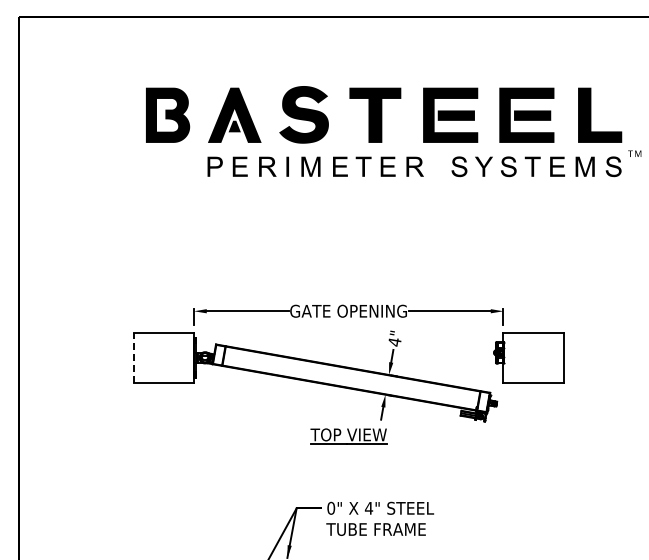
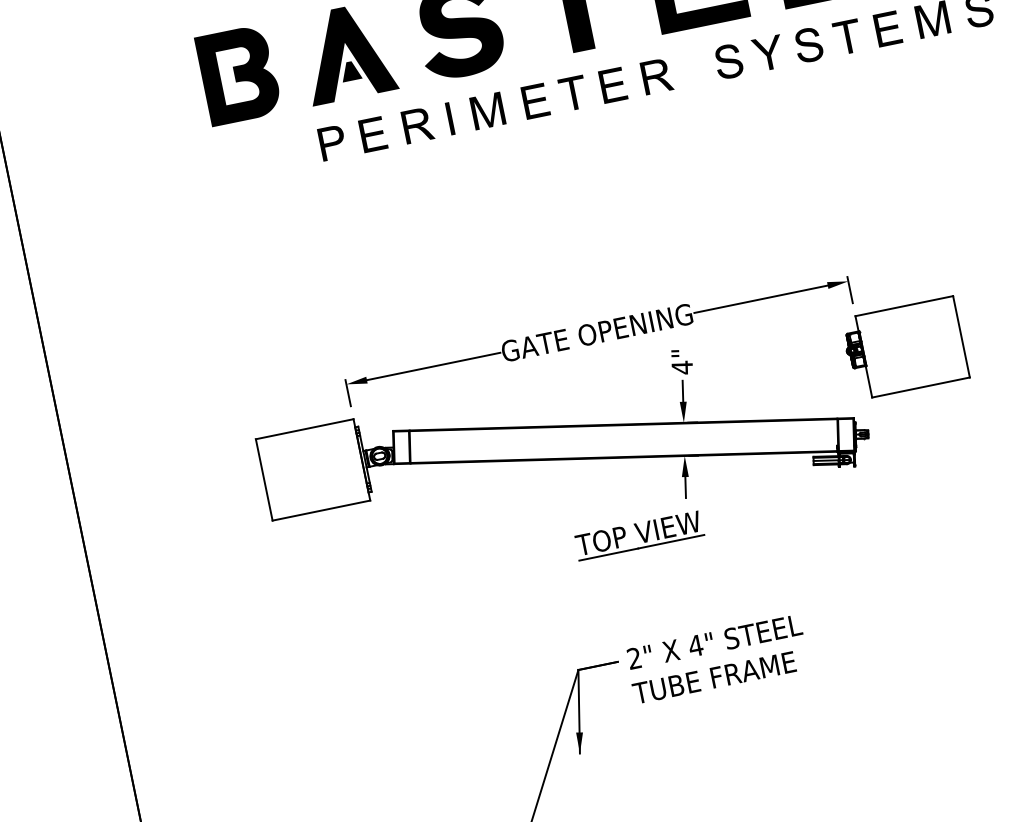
line: (133, 357) -> (263, 479), dashed -> solid
text: (331, 508) -> (635, 658), 0" -> 2"

